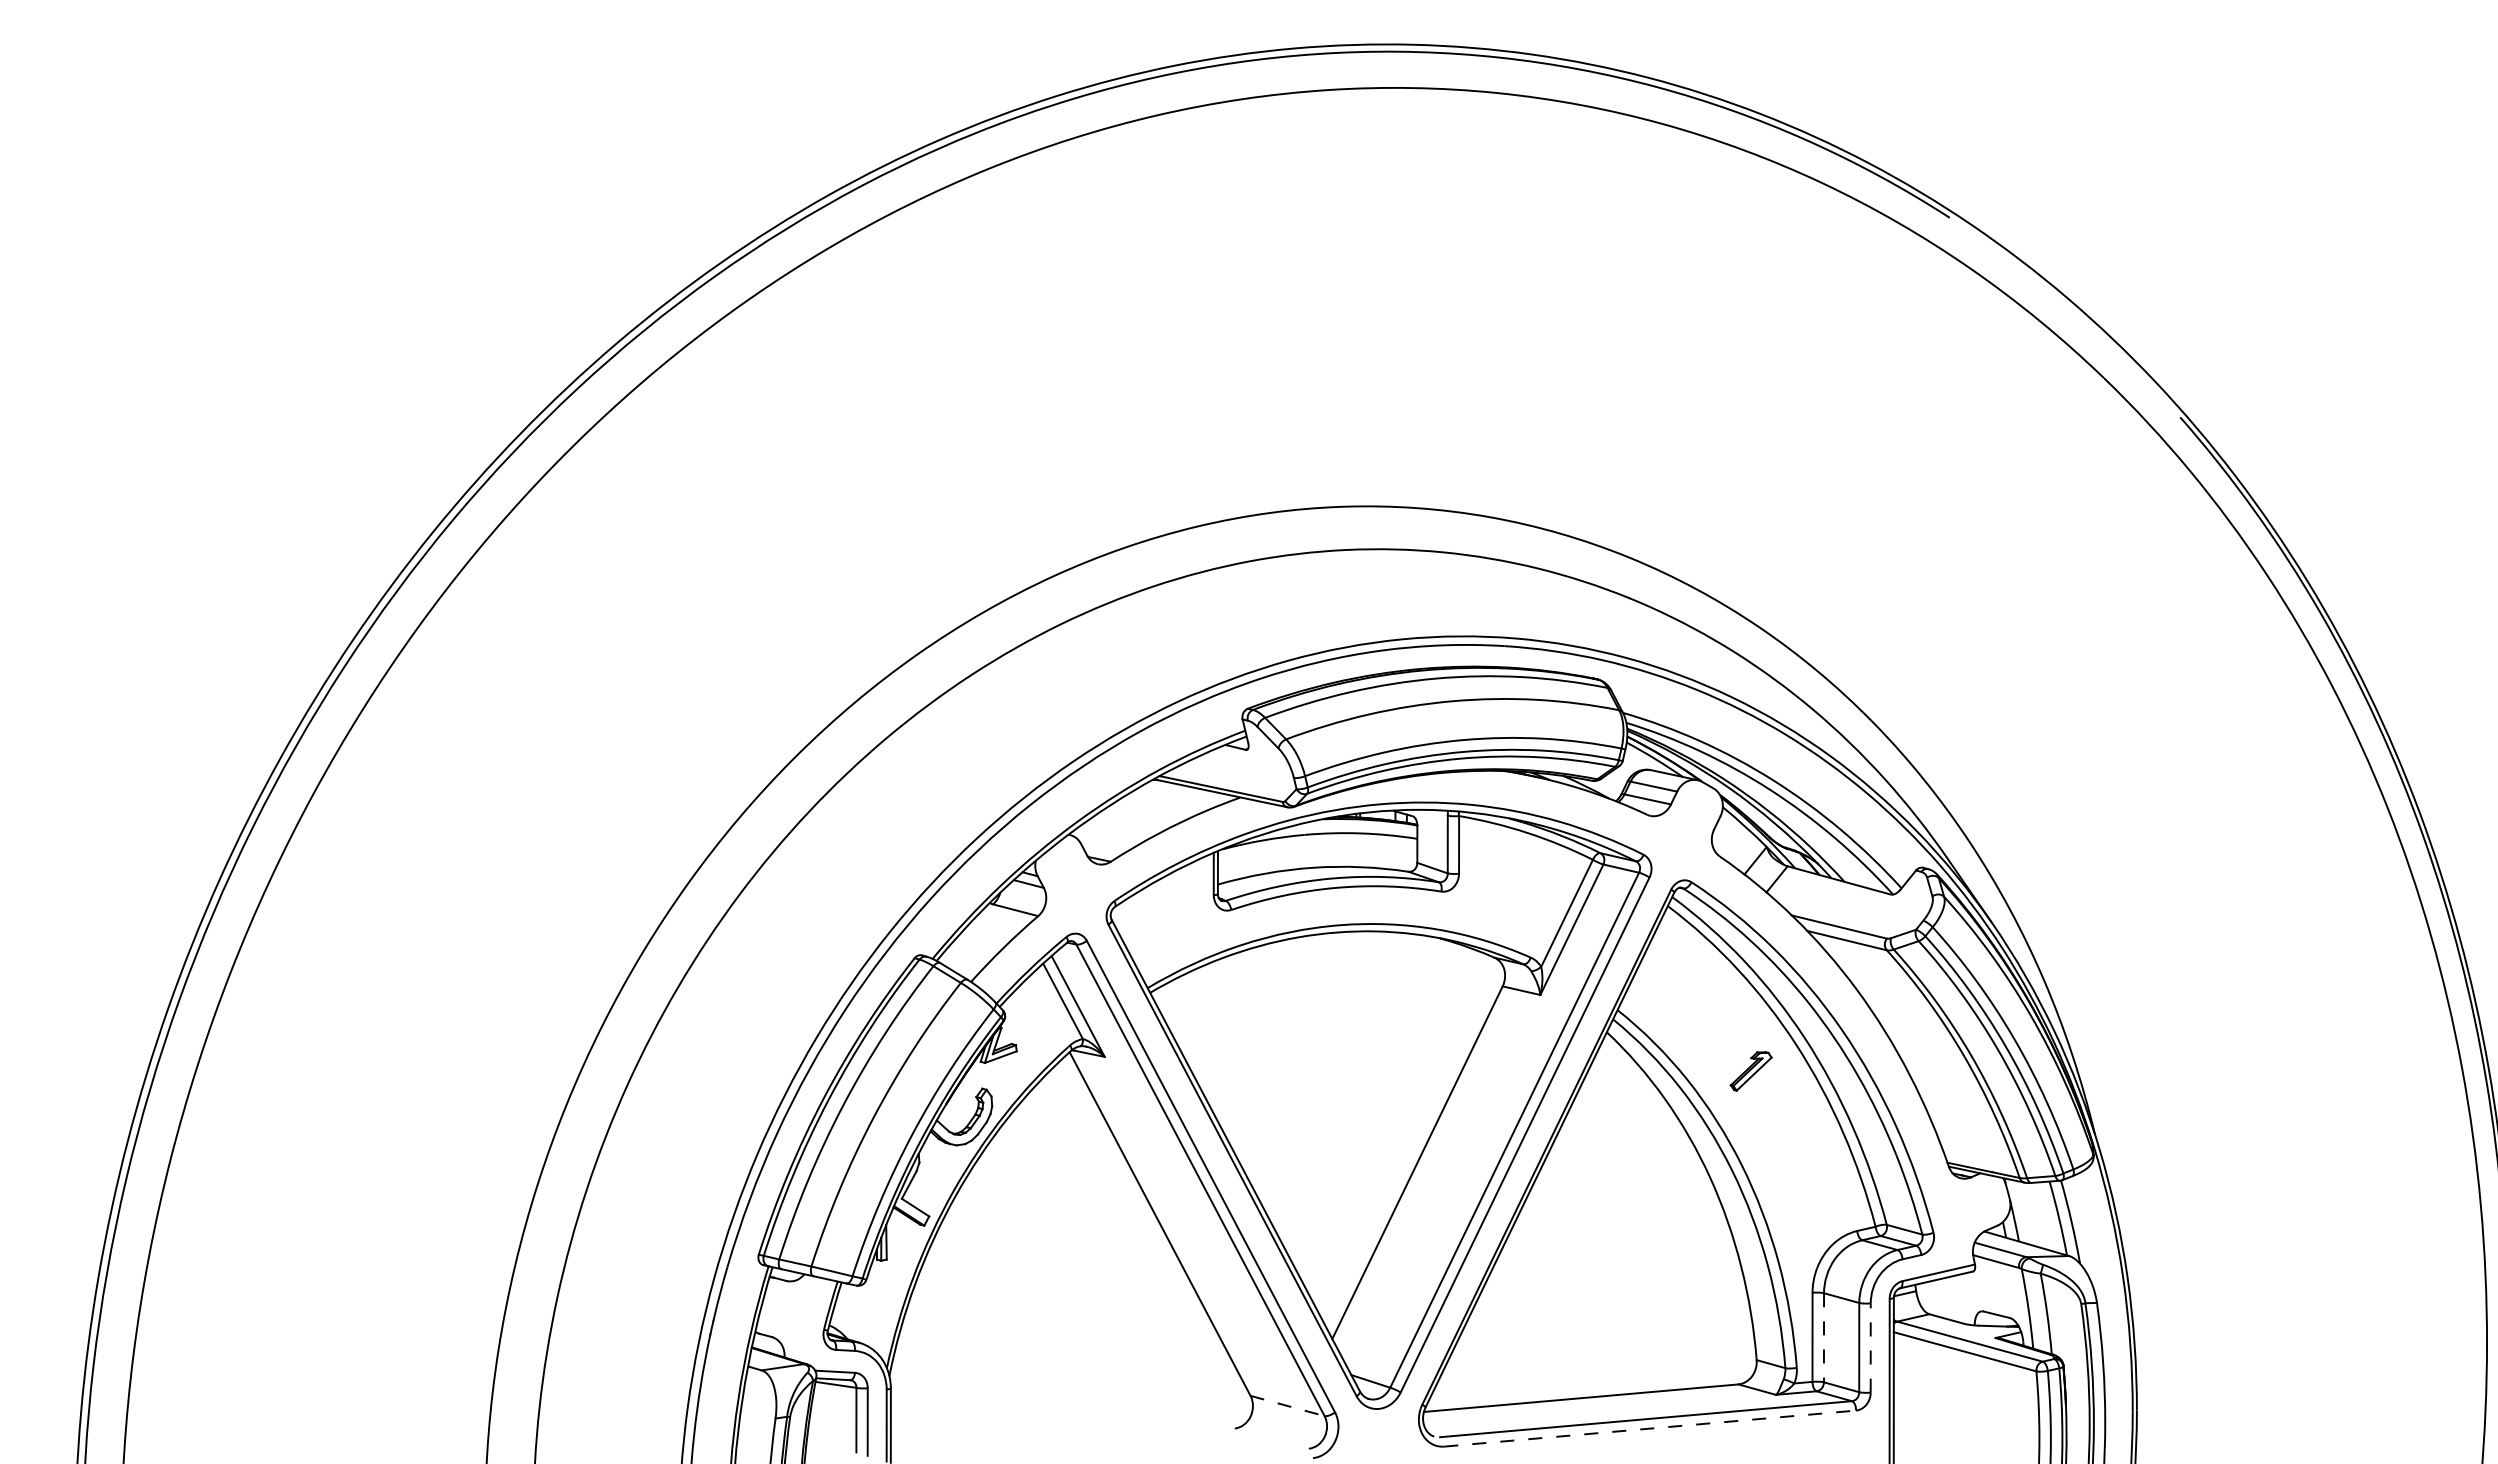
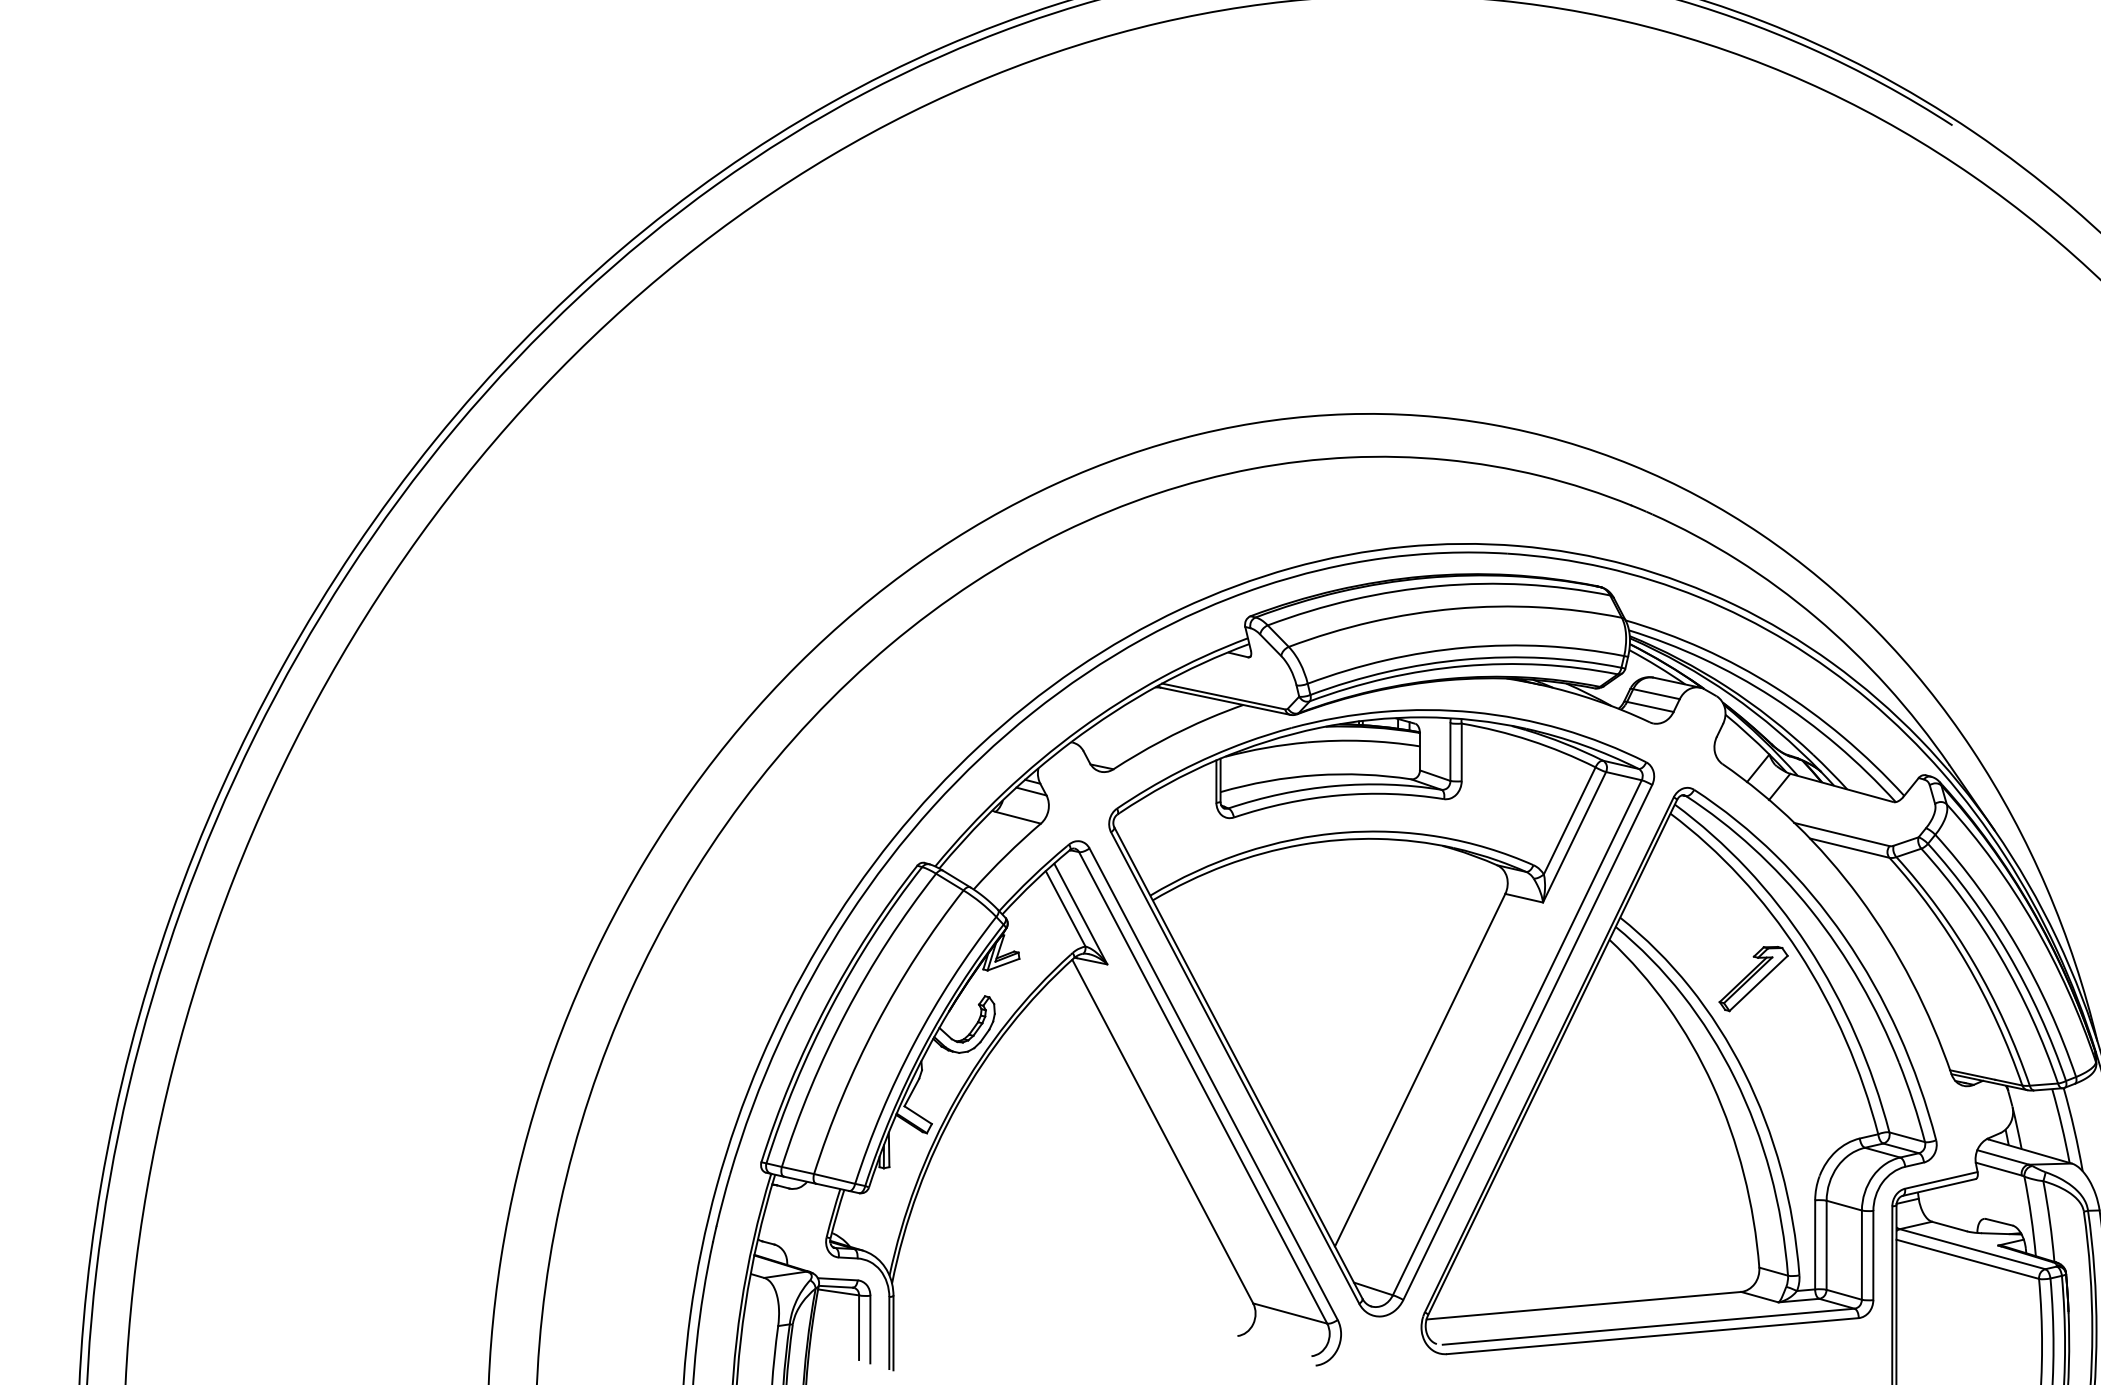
part: (1751, 1071) -> (1754, 979), size x1.67
line: (1823, 1337) -> (1826, 1245), dashed -> solid
line: (1870, 1348) -> (1873, 1256), dashed -> solid
line: (1288, 1406) -> (1291, 1314), dashed -> solid
line: (1650, 1428) -> (1653, 1336), dashed -> solid

